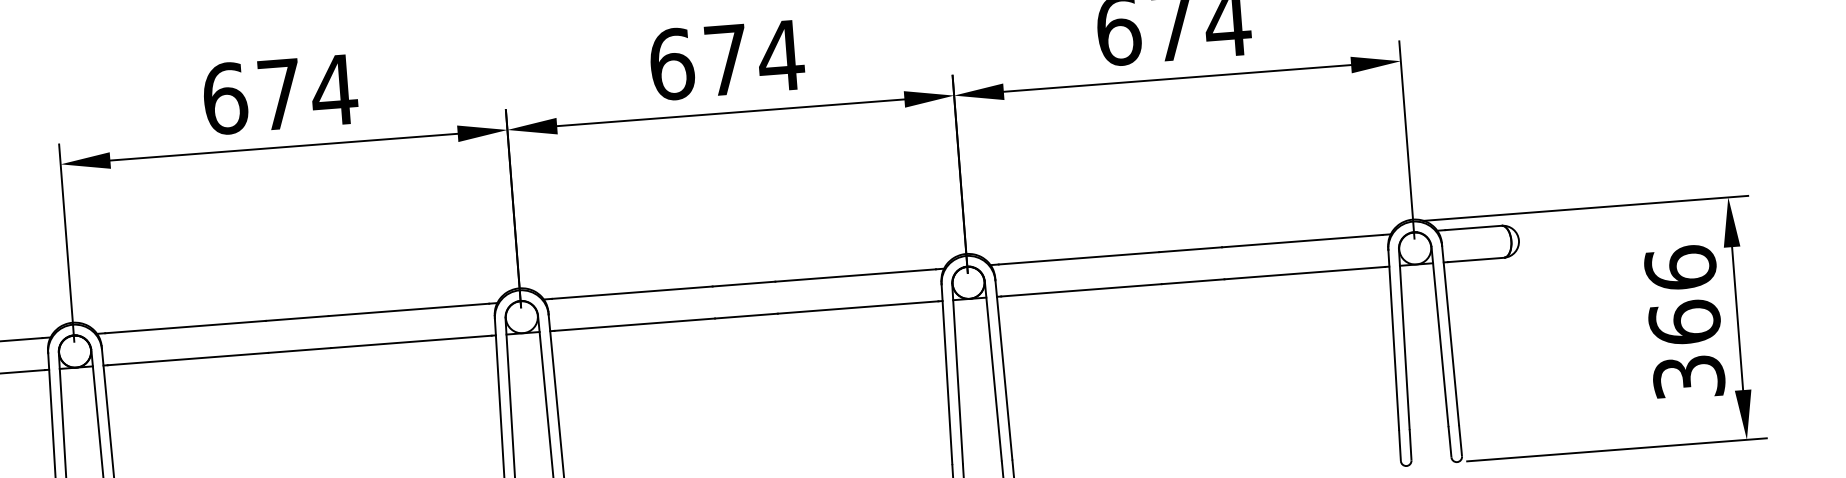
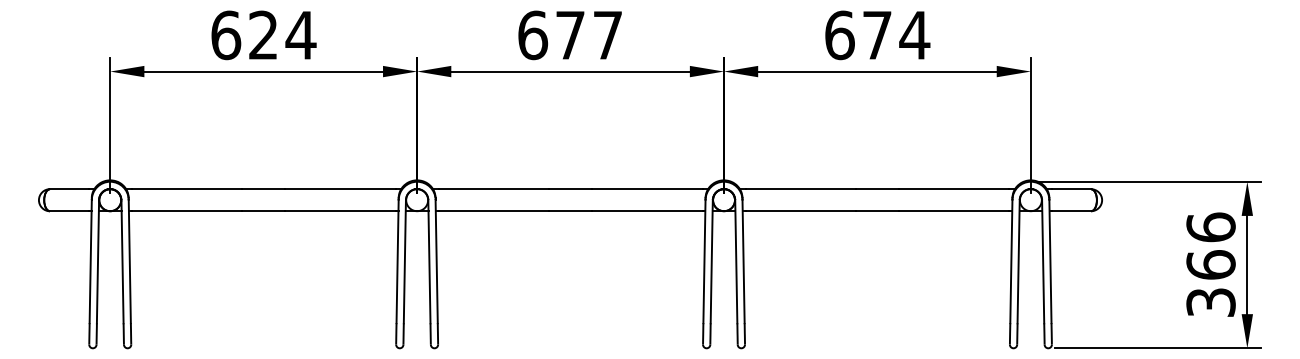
text: (780, 56) -> (607, 35), 674 -> 677
text: (279, 93) -> (263, 34), 674 -> 624

